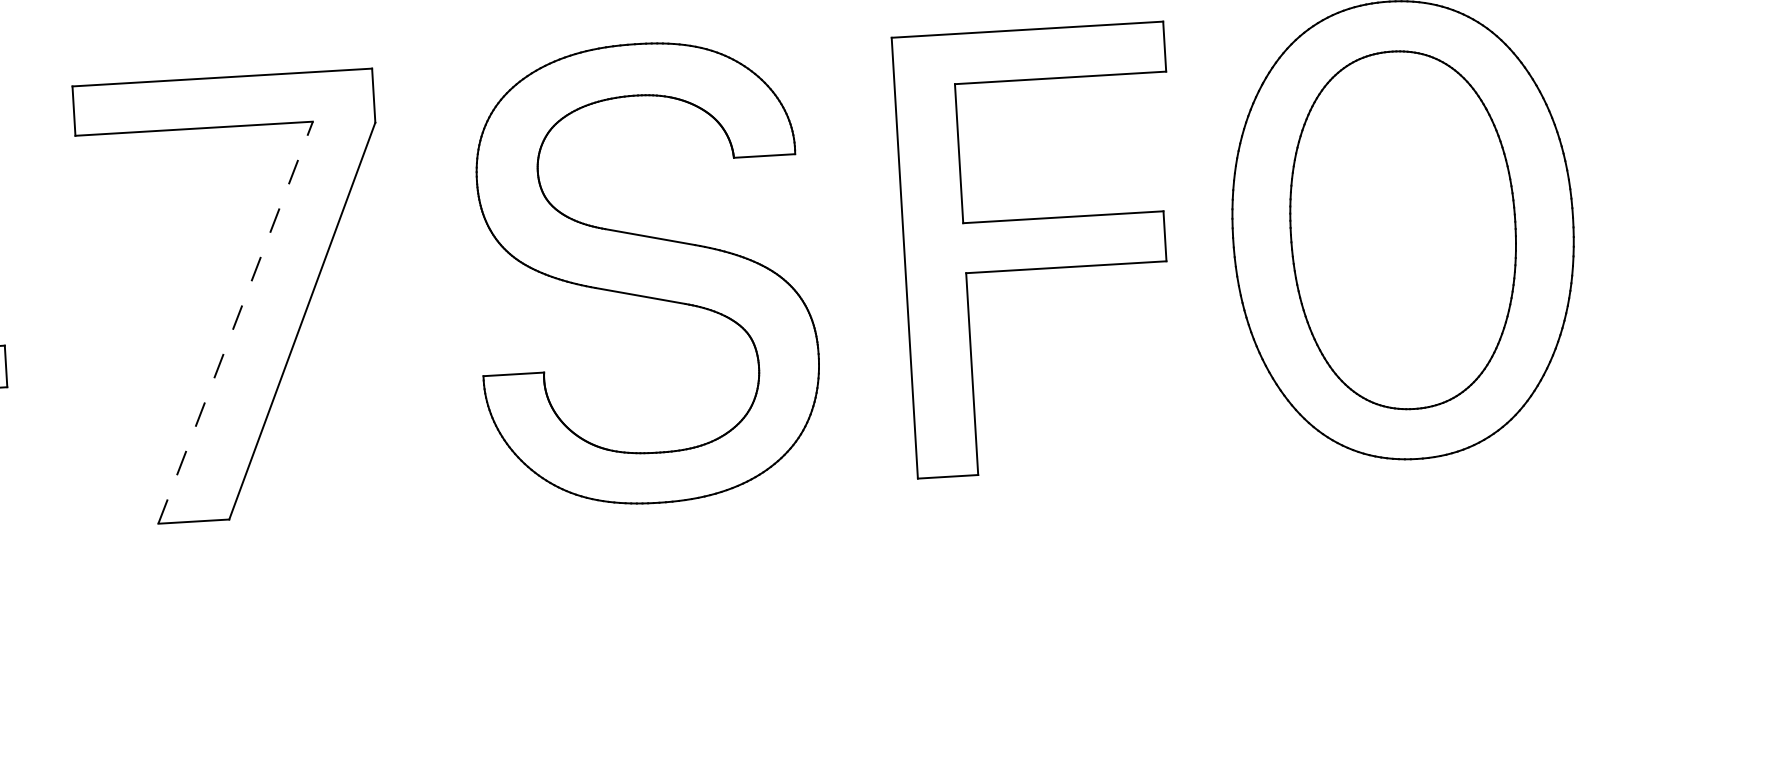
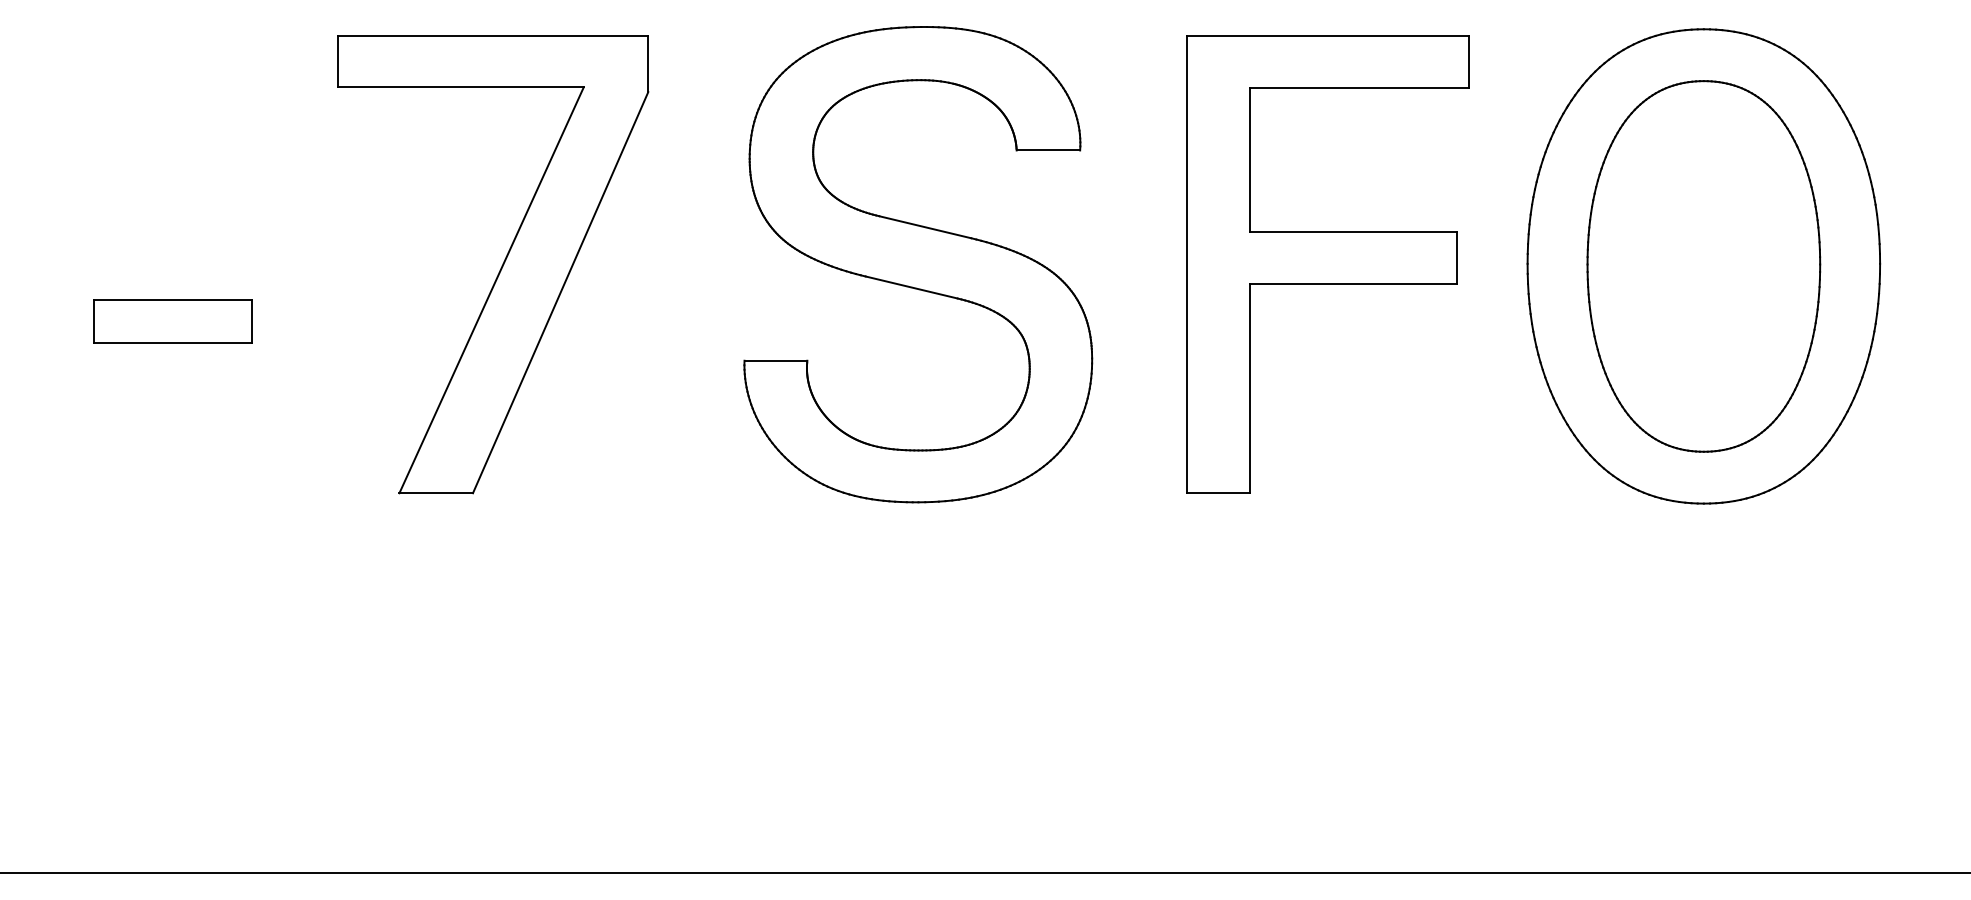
line: (235, 322) -> (491, 290), dashed -> solid

